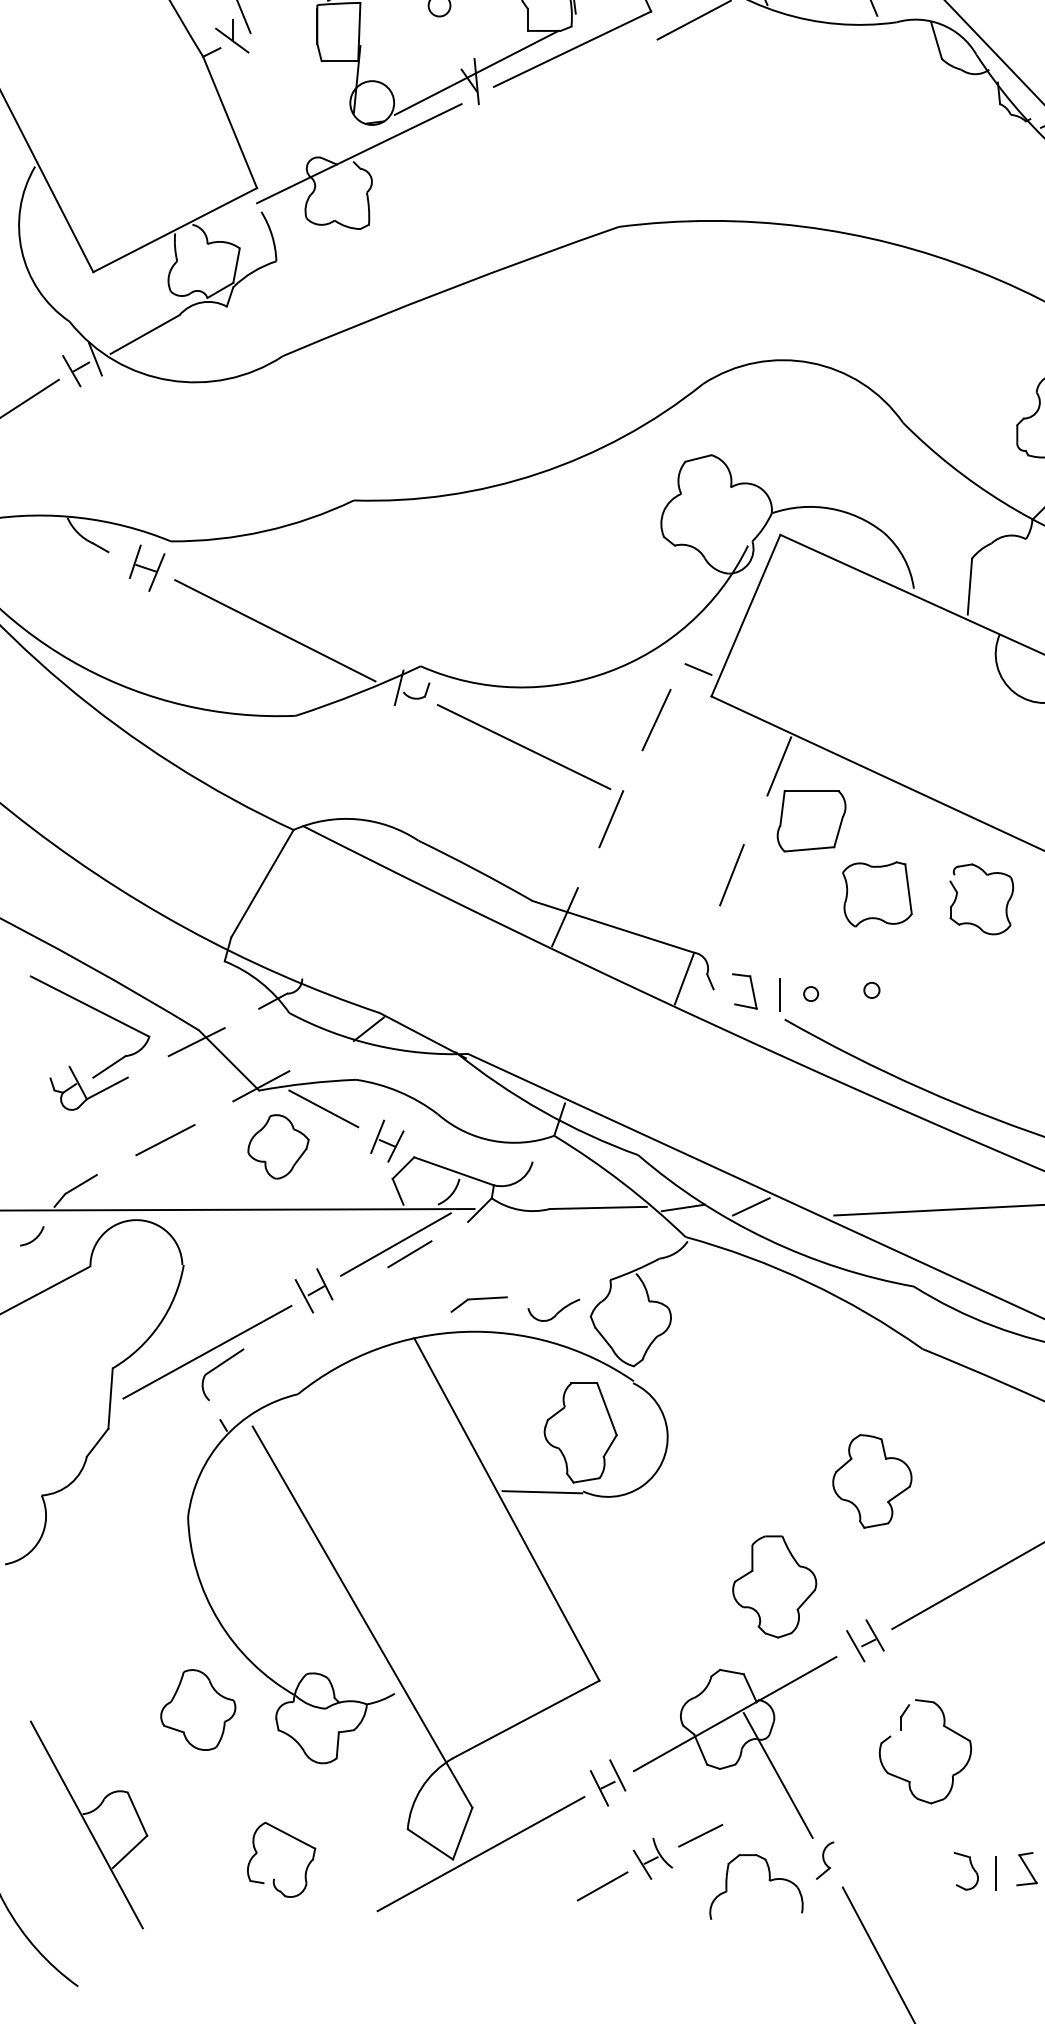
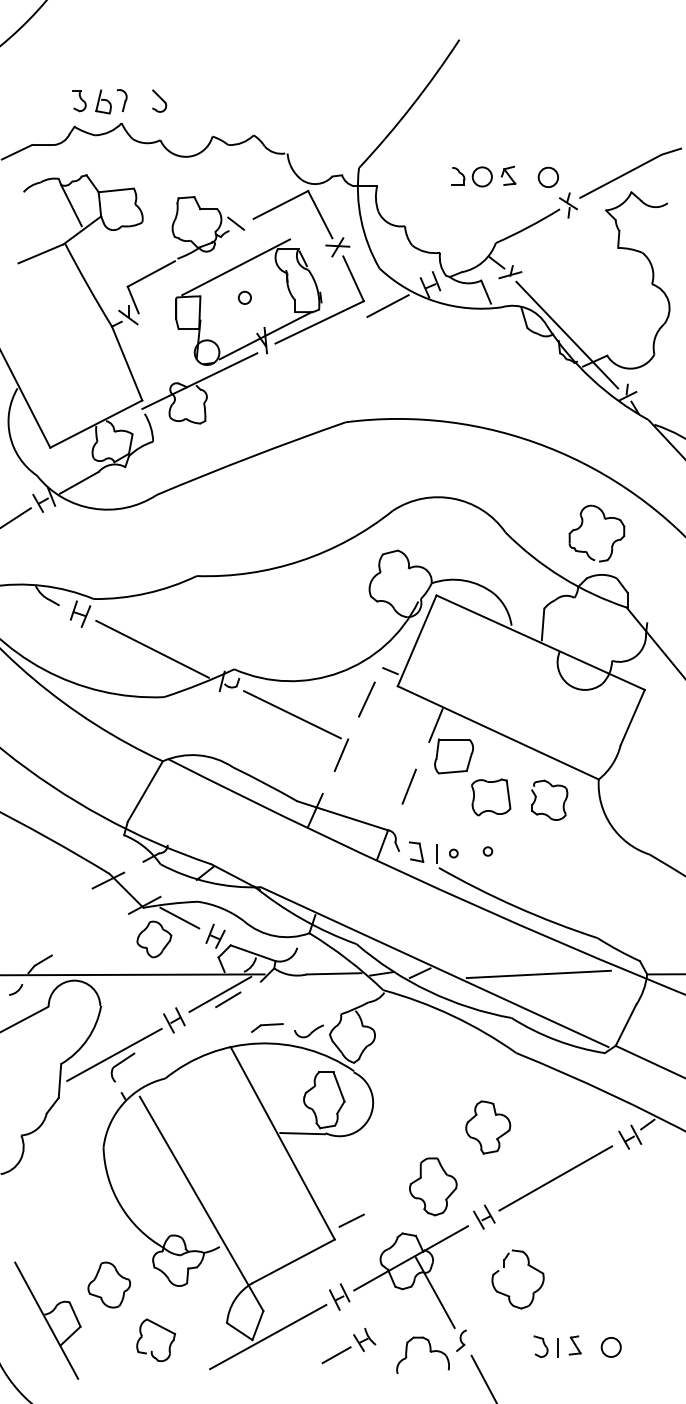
part: (102, 1015) -> (55, 865), removed
line: (164, 1139) -> (90, 935), removed
part: (196, 1709) -> (108, 1284), moved
line: (700, 1835) -> (351, 1220), moved

